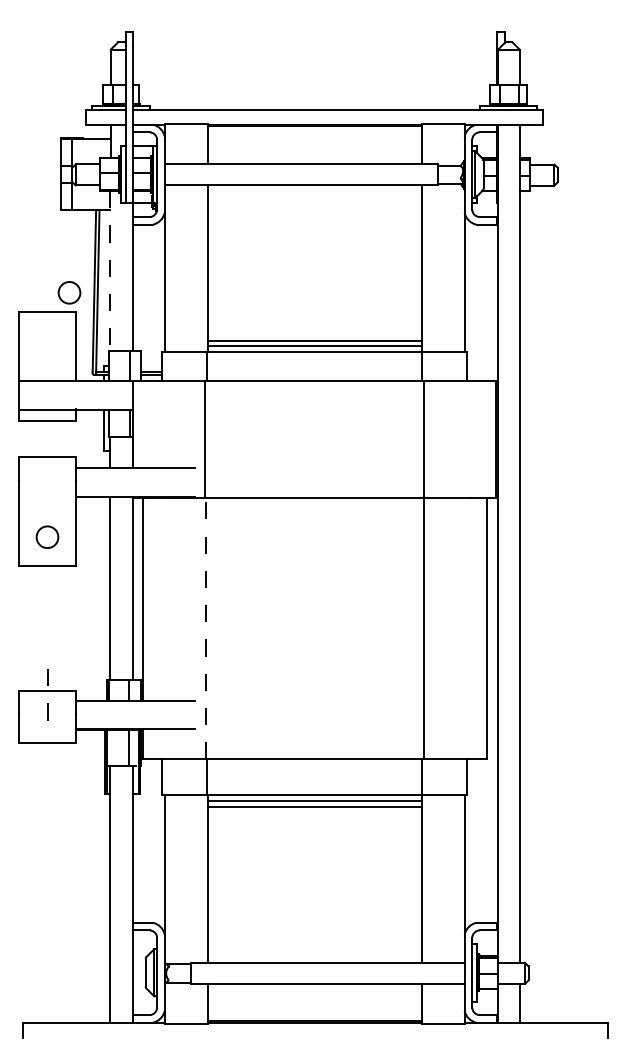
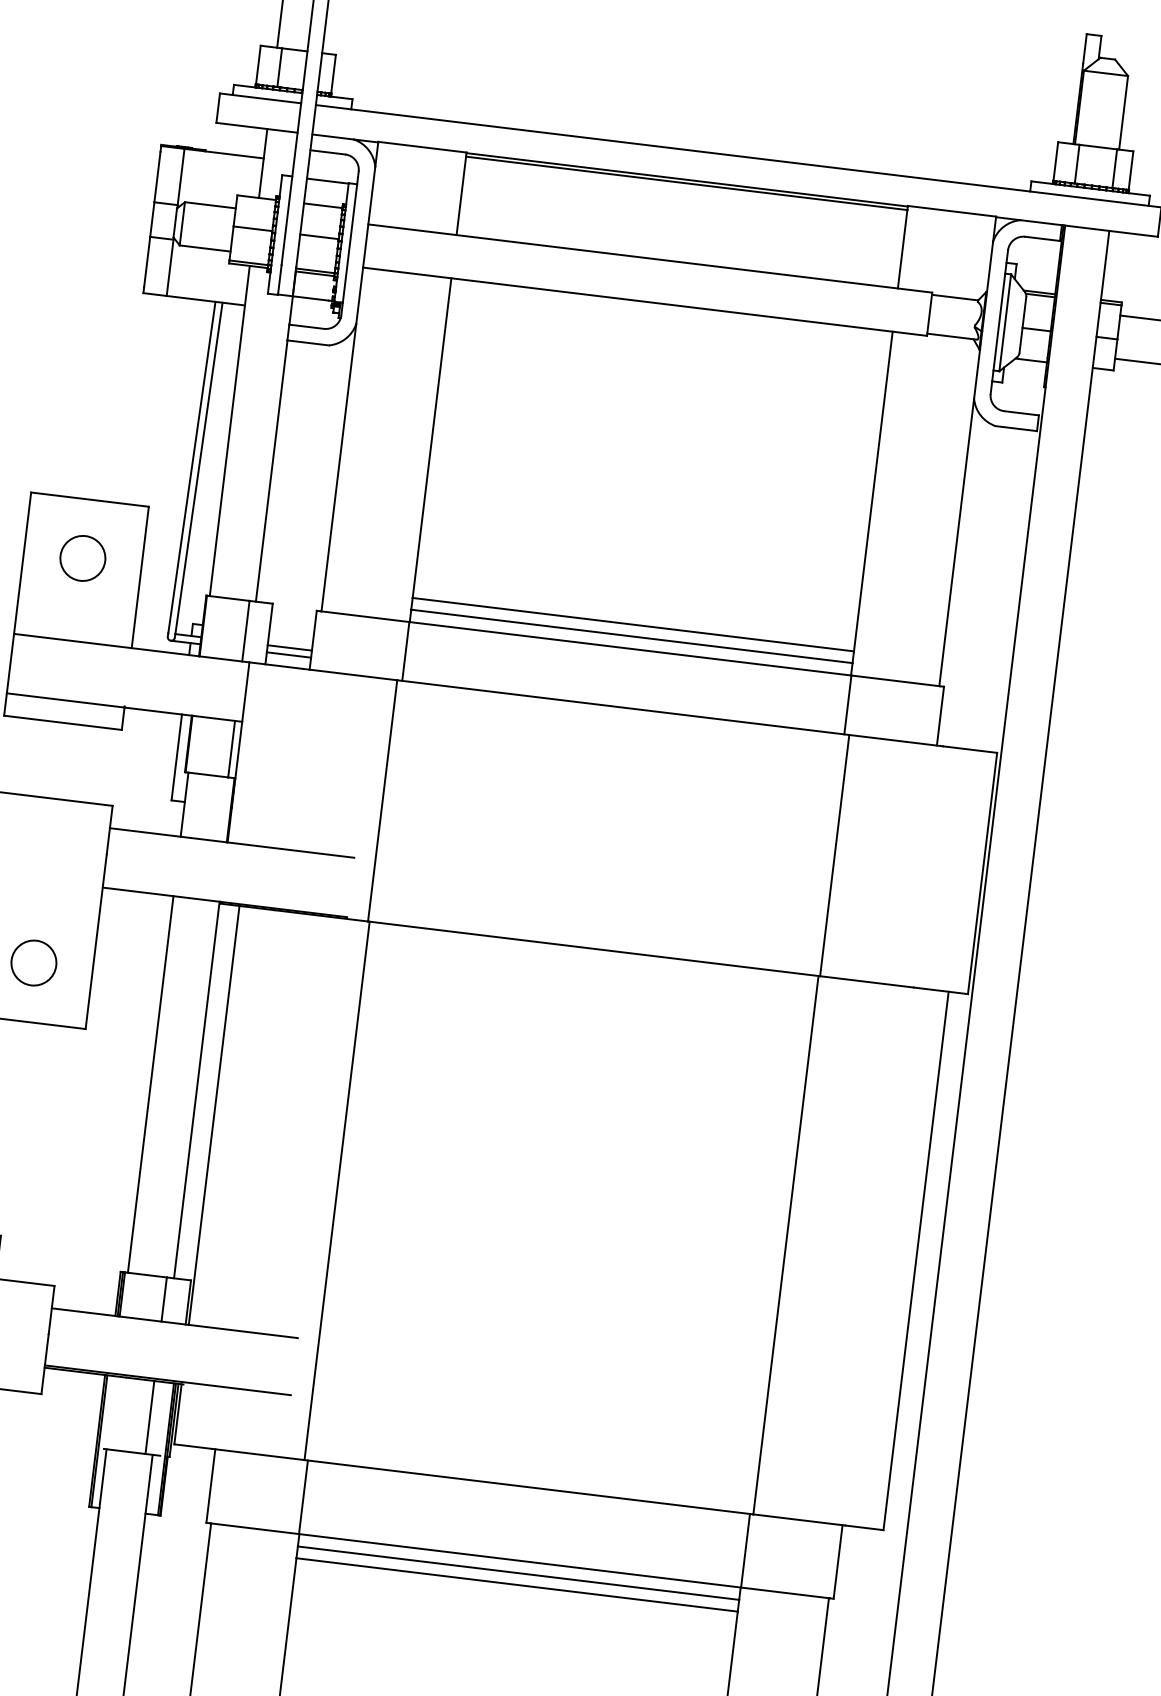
line: (110, 271) -> (229, 431), dashed -> solid
circle: (69, 292) -> (82, 557), moved
line: (205, 628) -> (336, 1190), dashed -> solid

